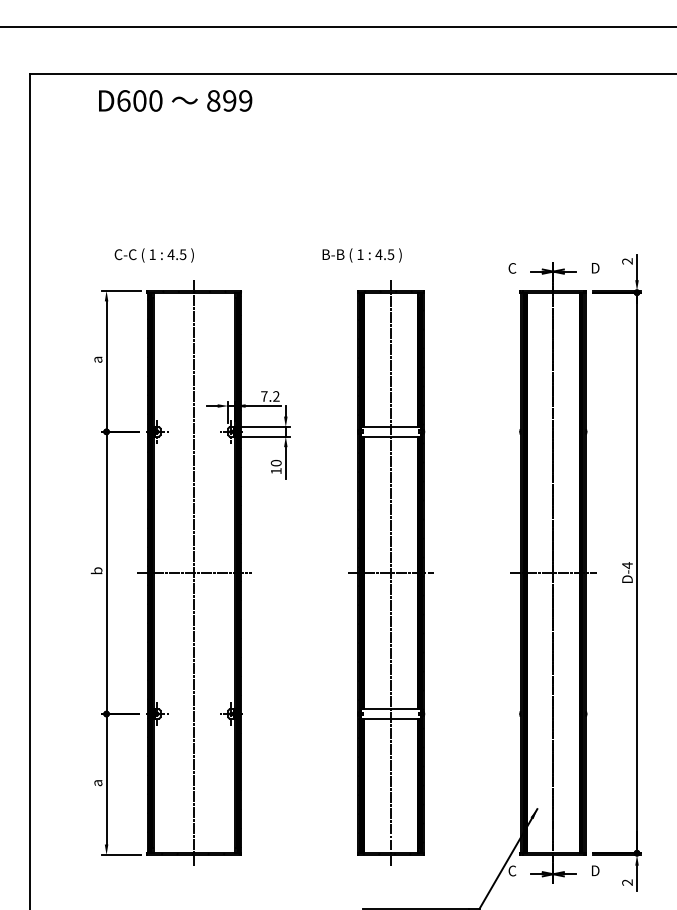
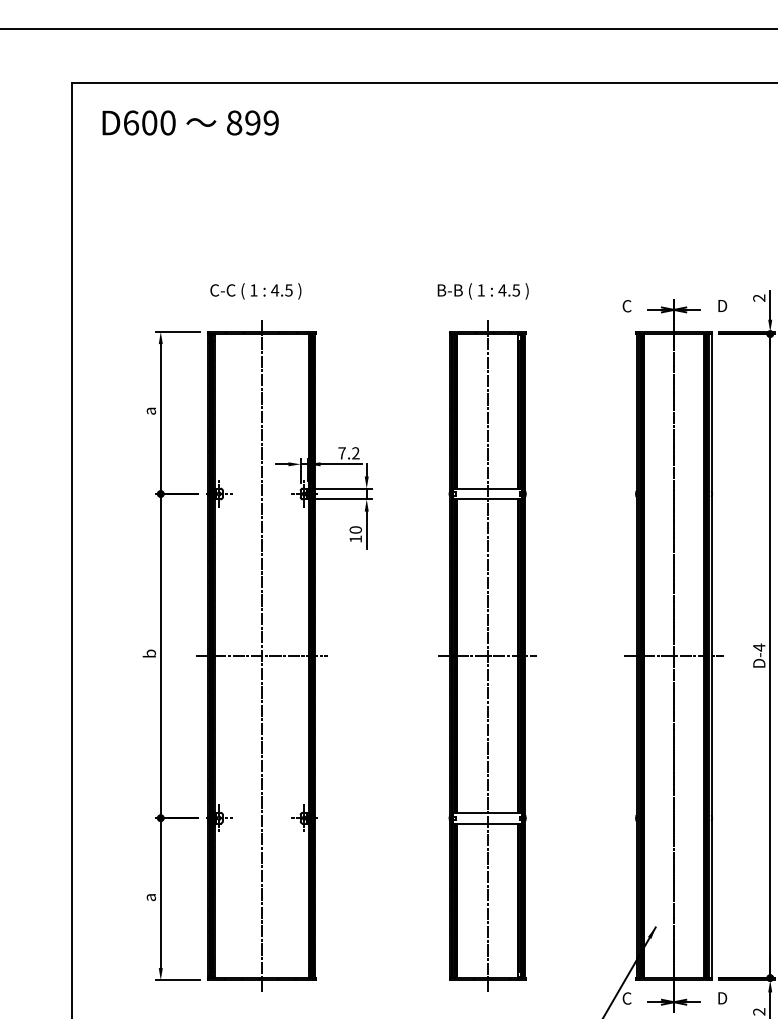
text: (175, 100) -> (190, 122), moved
text: (153, 255) -> (254, 291), moved
text: (361, 255) -> (482, 291), moved

